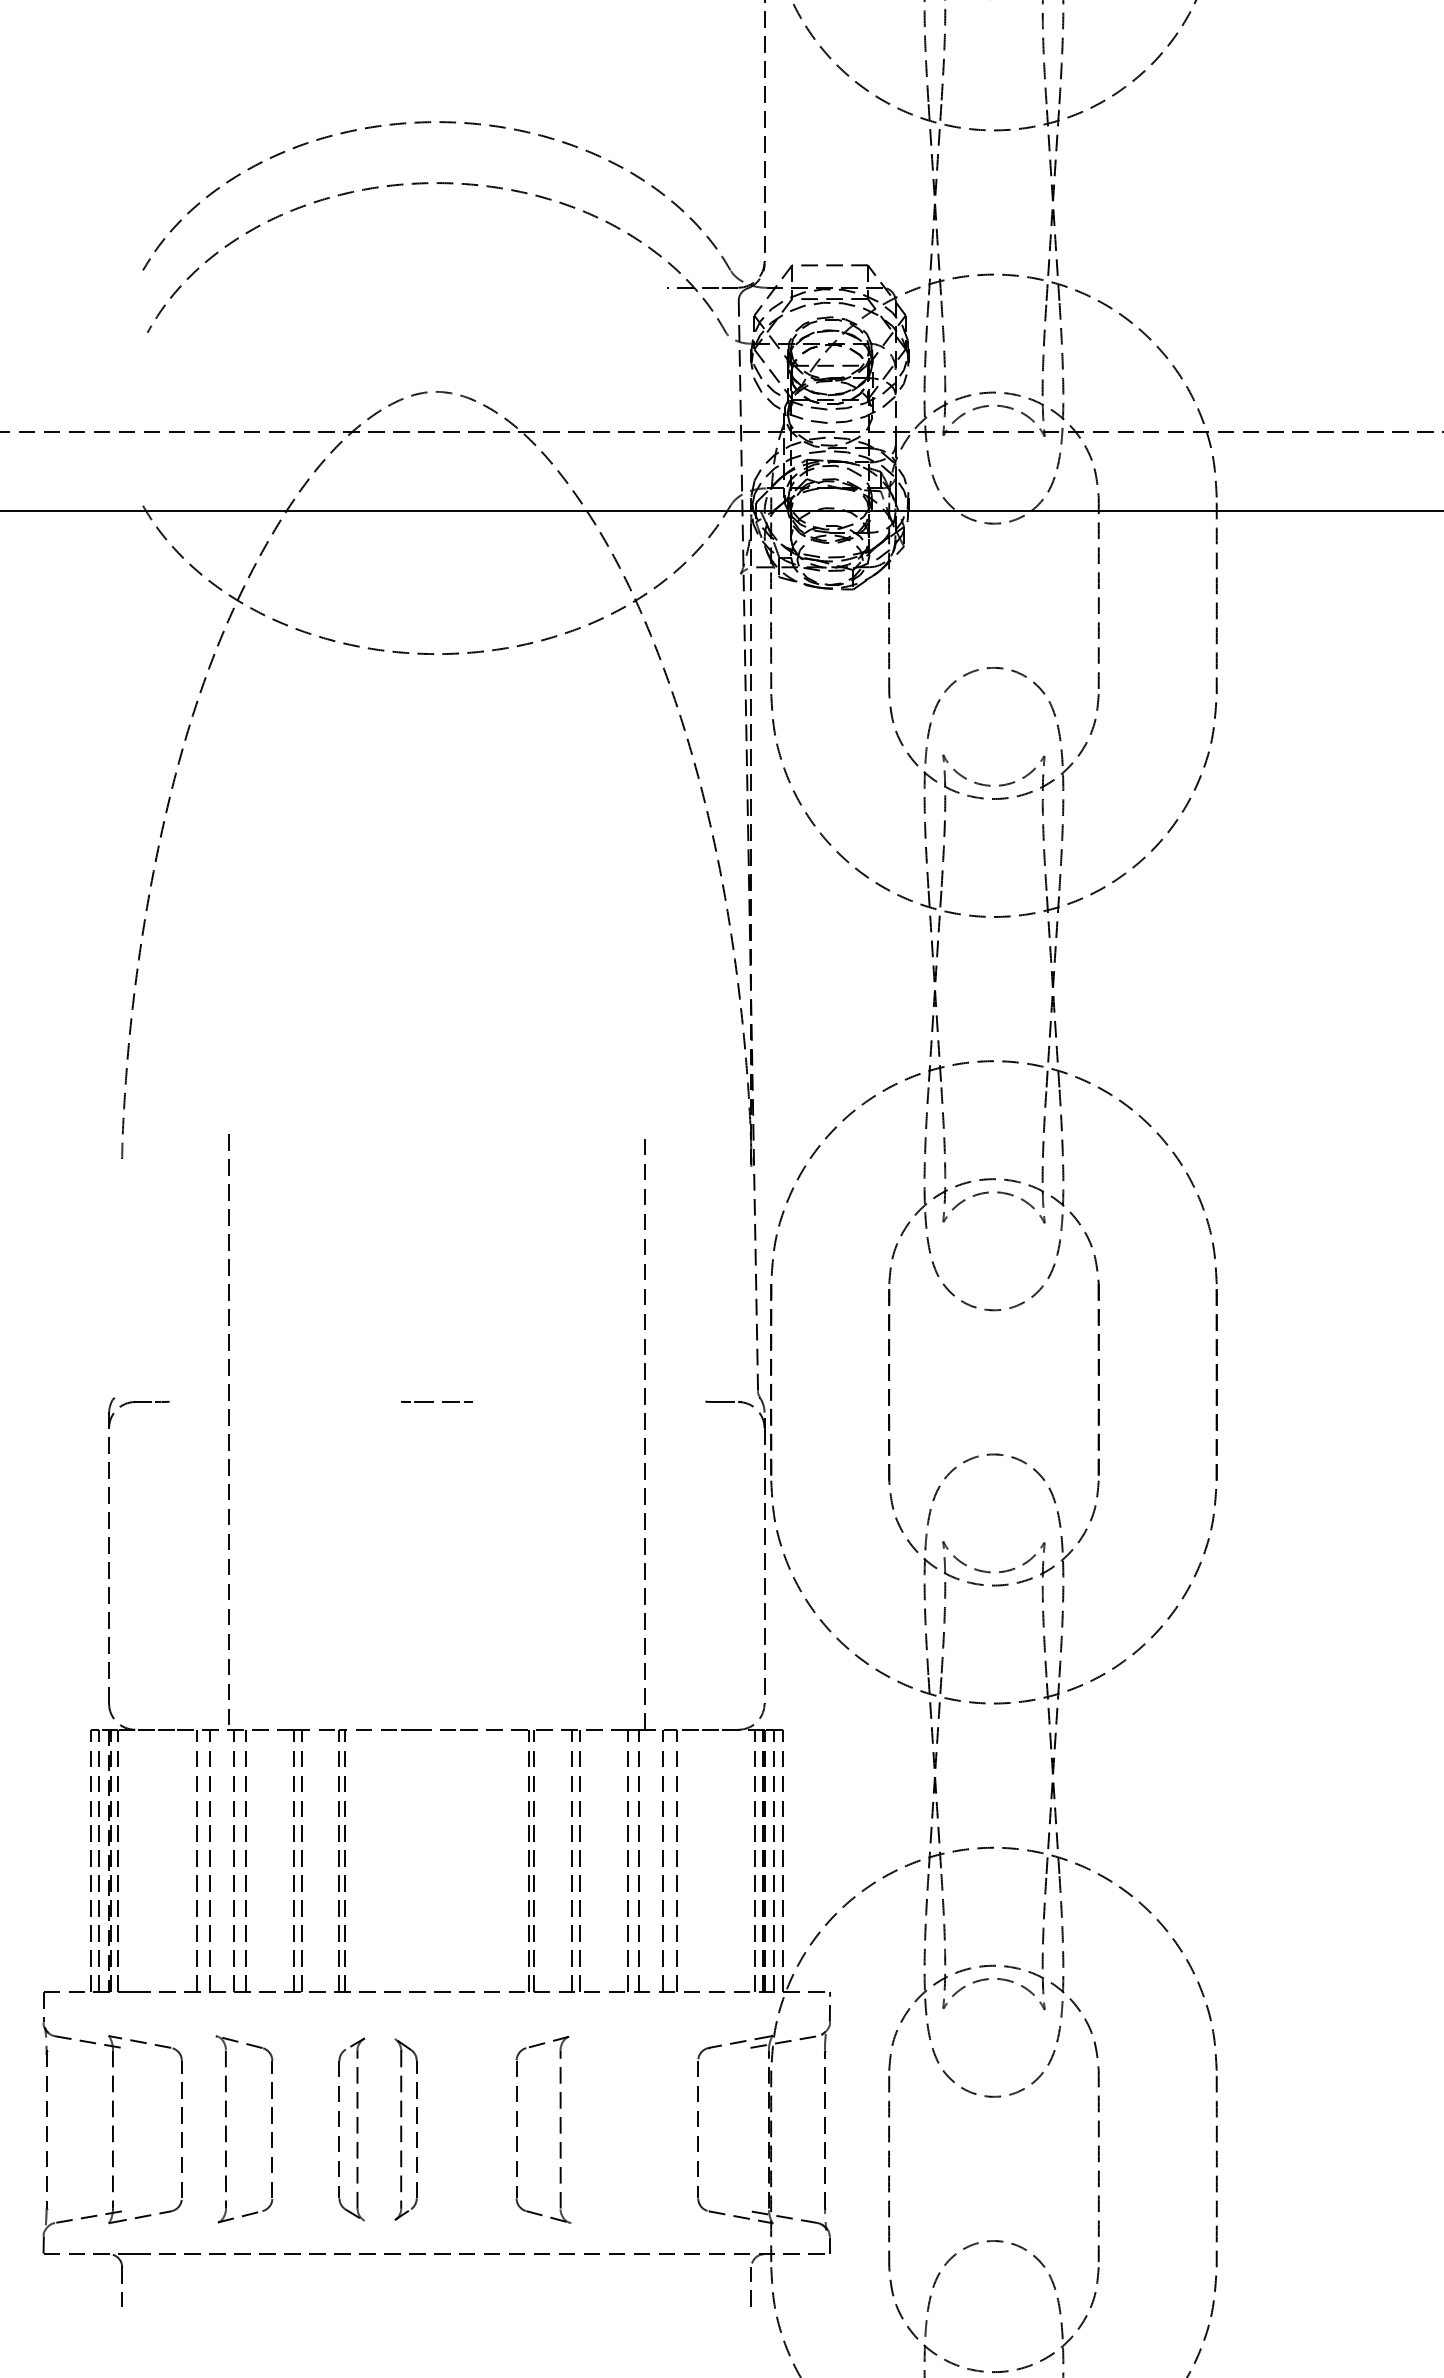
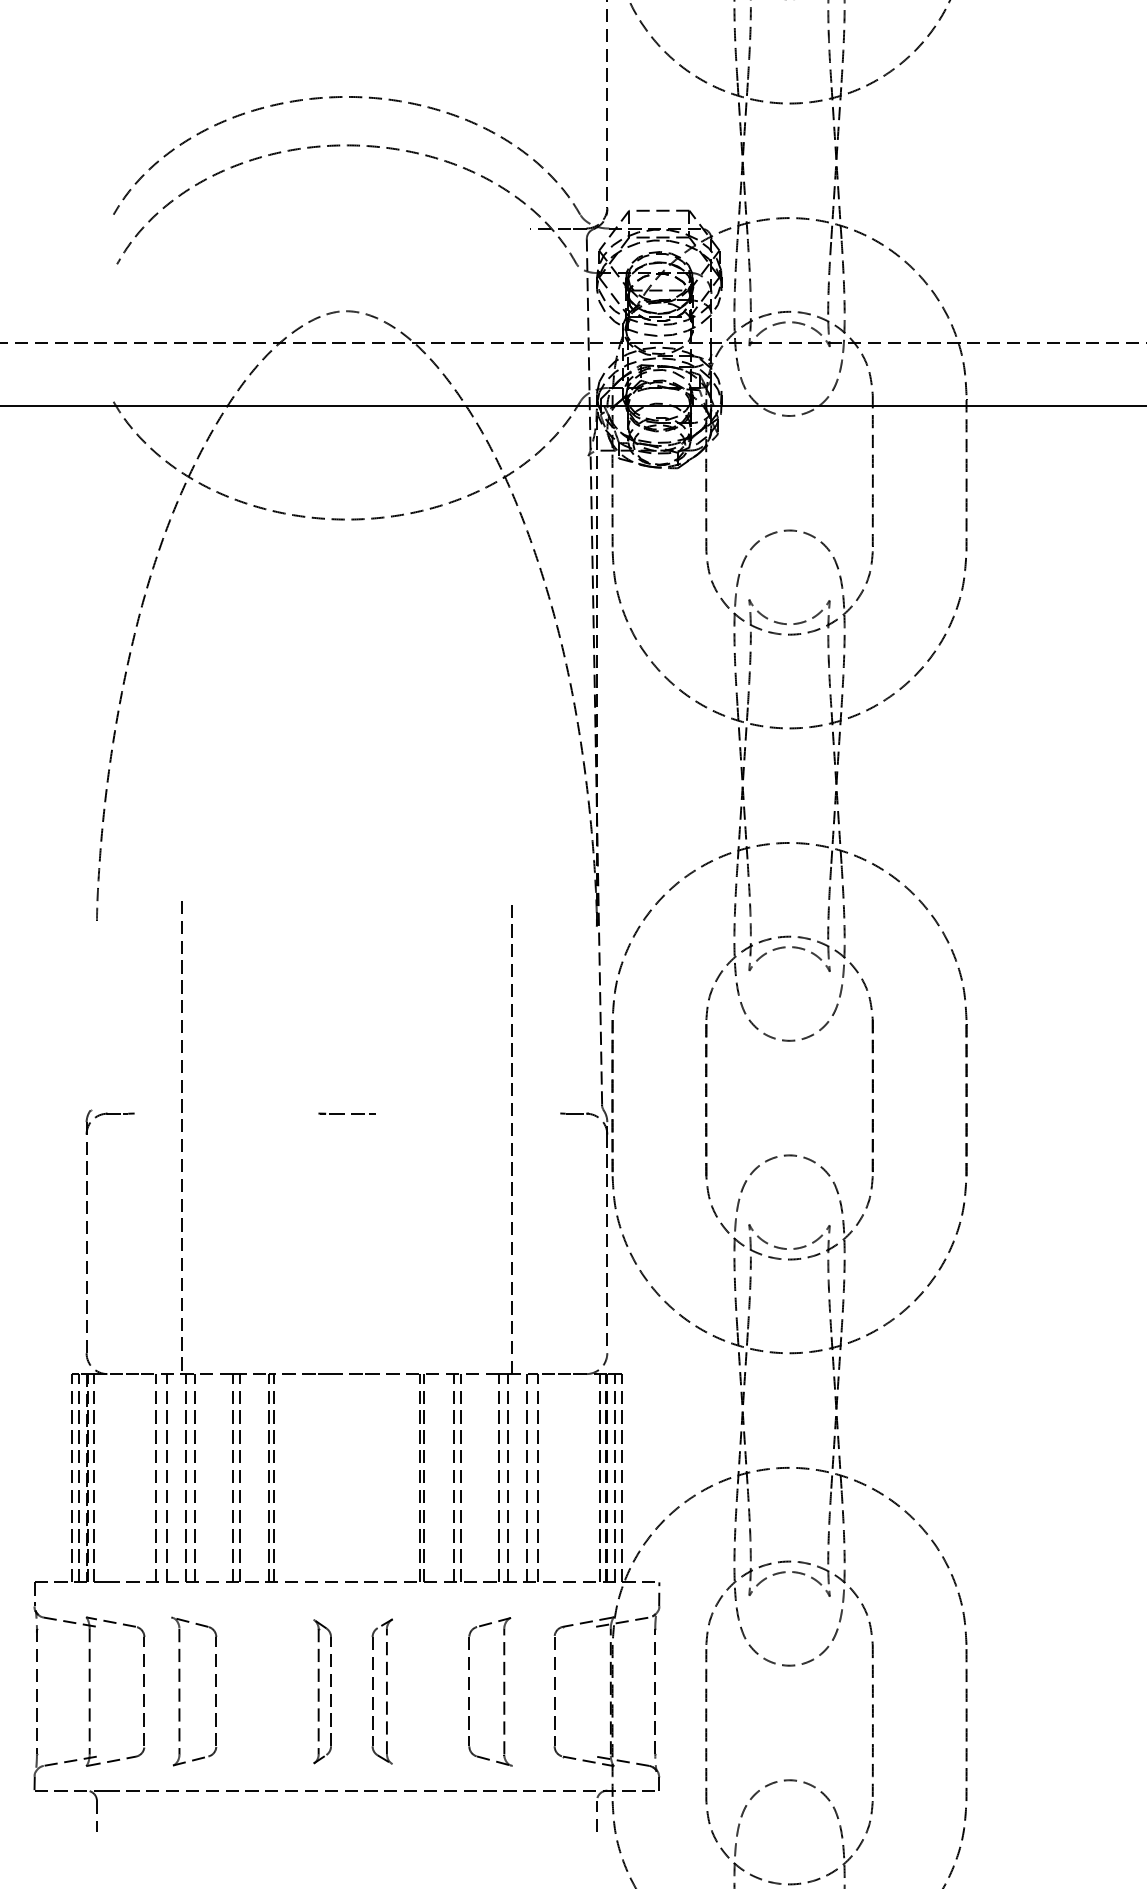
part: (350, 2129) -> (381, 1691), moved
part: (559, 2129) -> (503, 1691), moved

